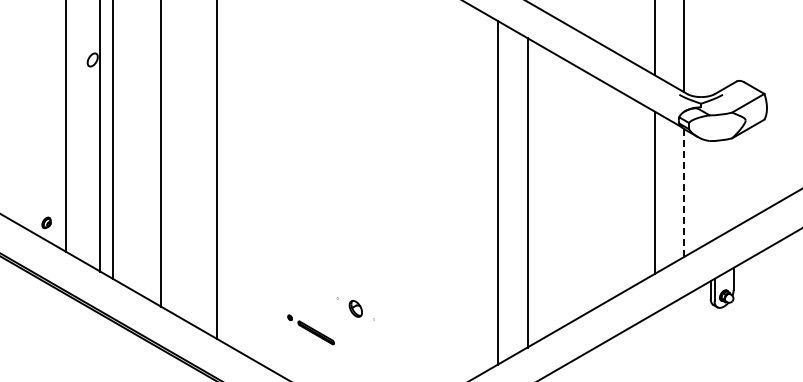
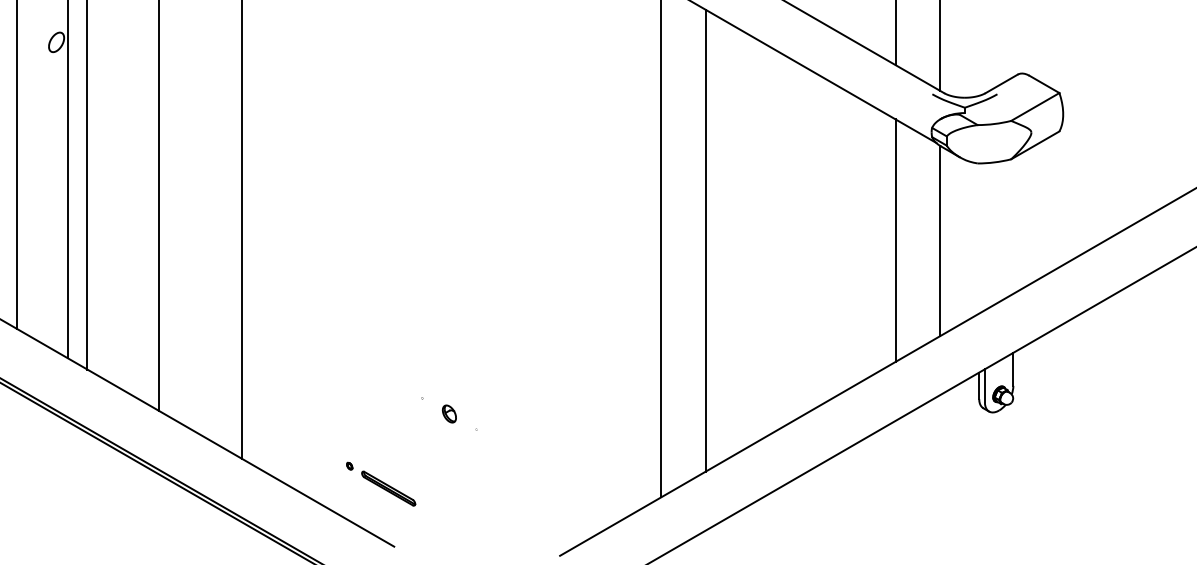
line: (684, 193) -> (940, 241), dashed -> solid
part: (355, 308) -> (448, 413), size x0.71
part: (310, 329) -> (380, 483), moved

